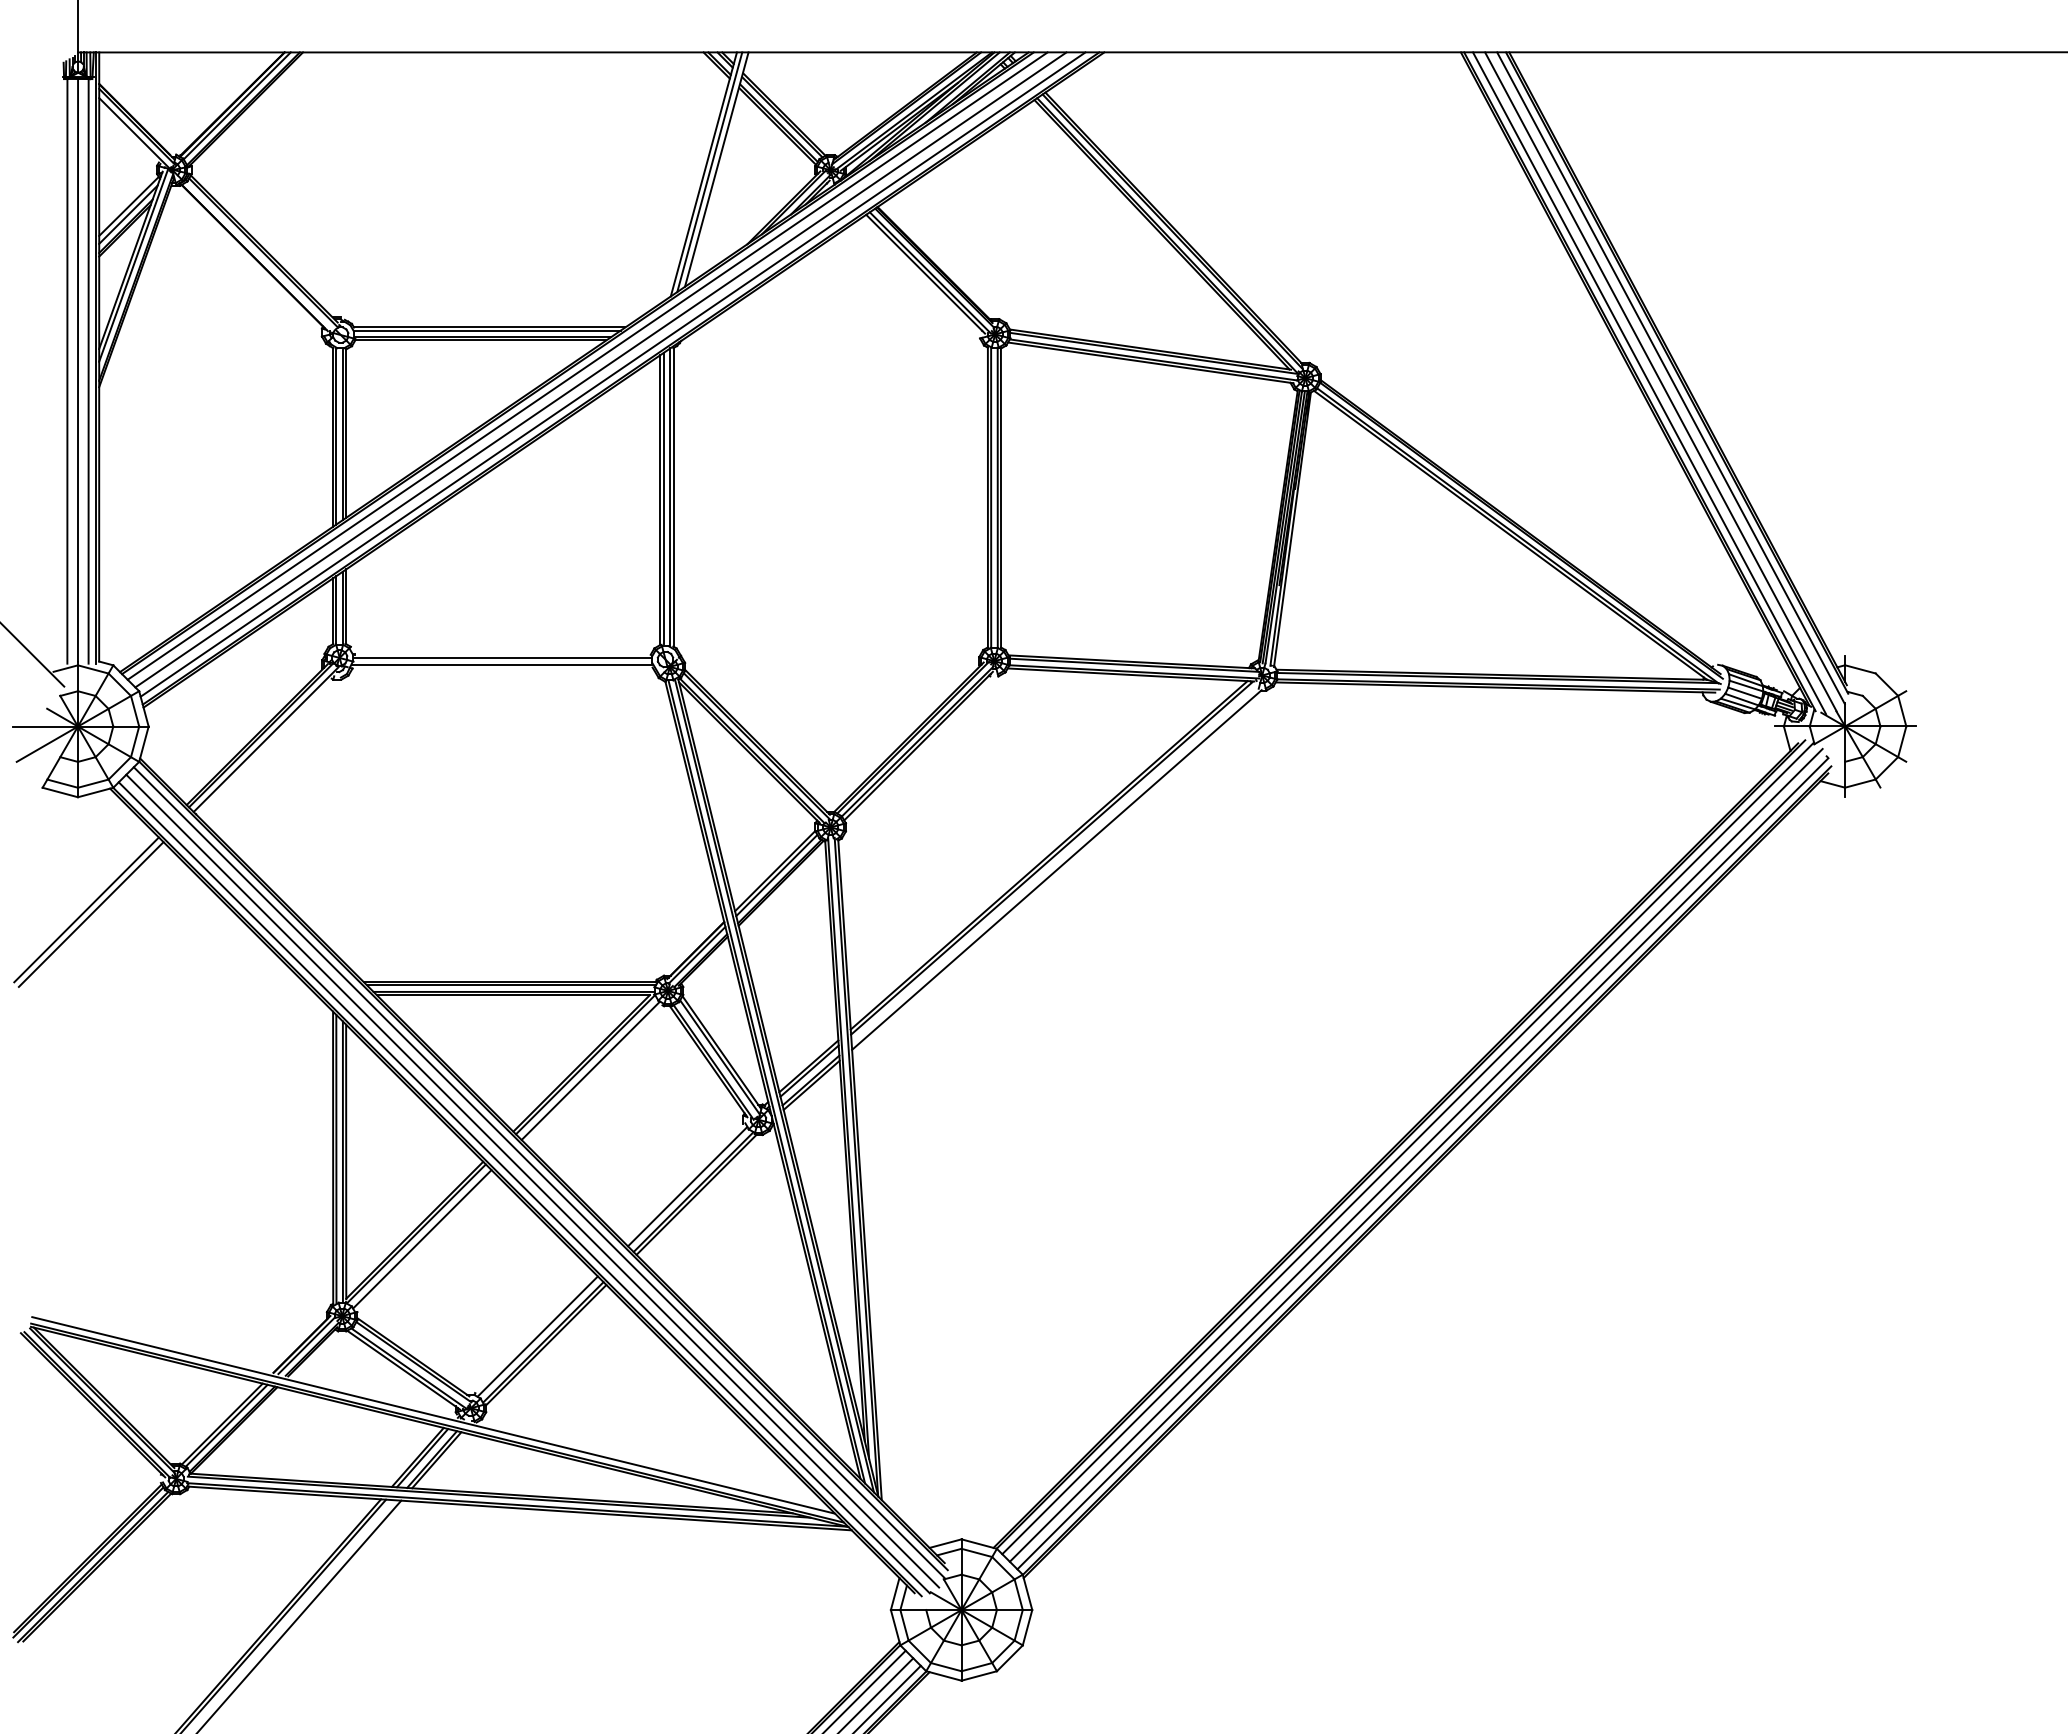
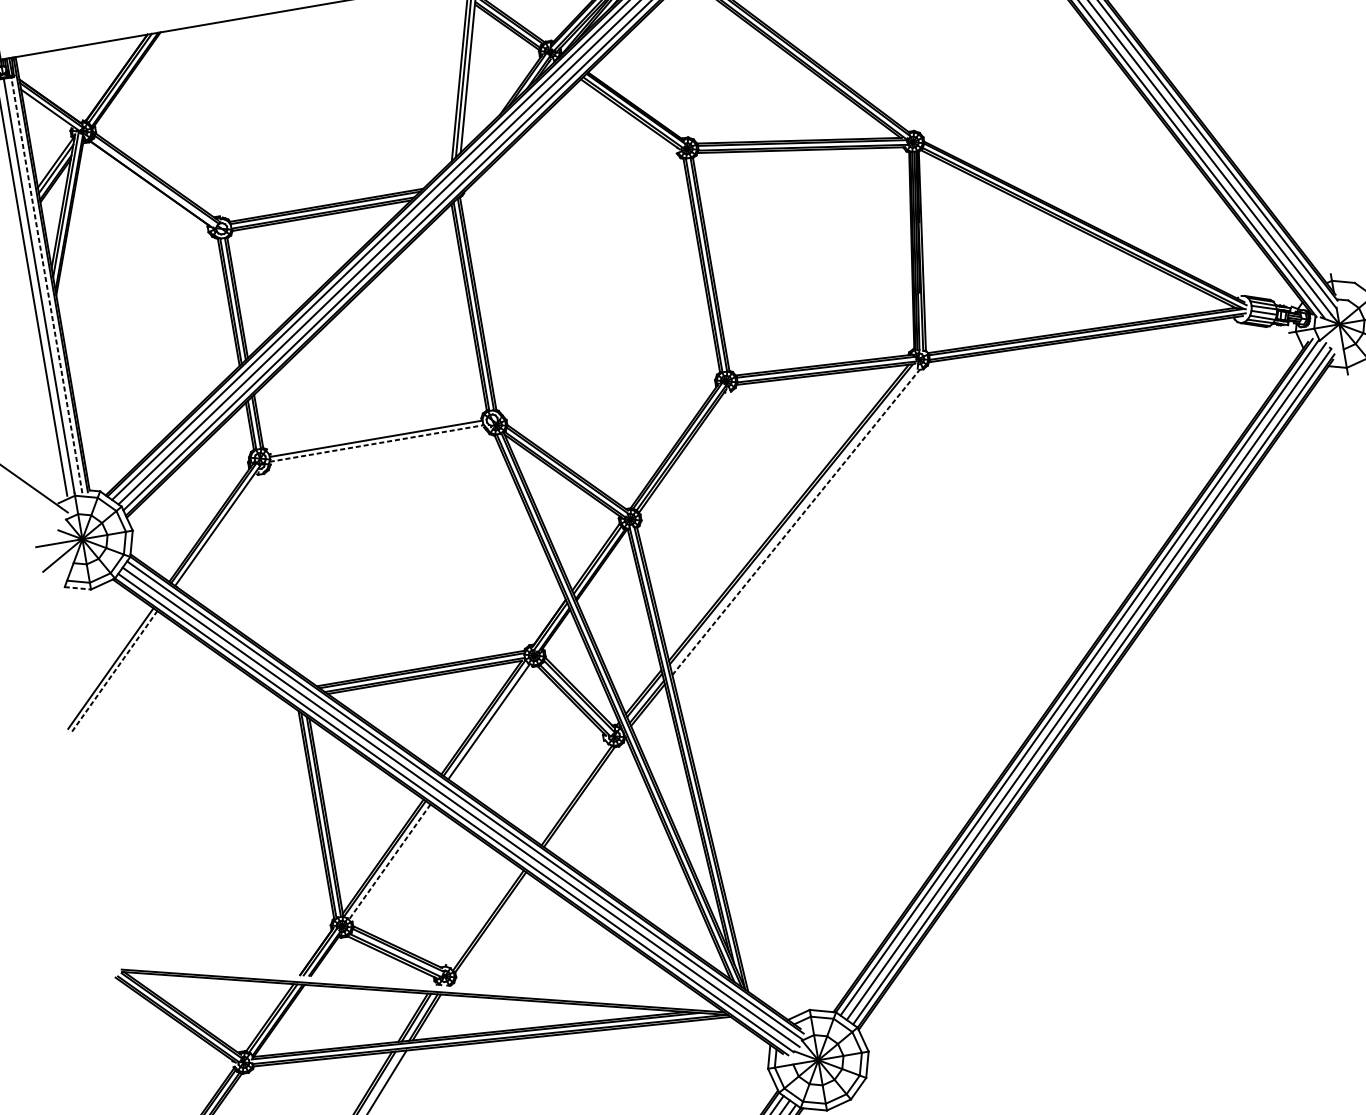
line: (88, 370) -> (46, 284), solid -> dashed
line: (502, 664) -> (376, 443), solid -> dashed
line: (60, 792) -> (78, 588), solid -> dashed
line: (1056, 870) -> (795, 522), solid -> dashed
line: (91, 914) -> (114, 671), solid -> dashed
line: (687, 1186) -> (571, 792), removed
line: (422, 1239) -> (389, 862), solid -> dashed
line: (537, 1336) -> (483, 917), removed
line: (433, 1415) -> (419, 986), removed

